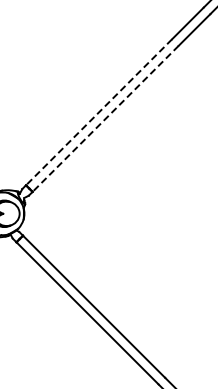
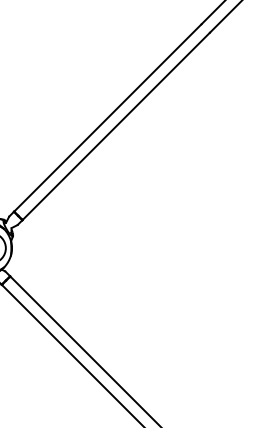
line: (98, 112) -> (107, 118), dashed -> solid
line: (105, 119) -> (116, 127), dashed -> solid

